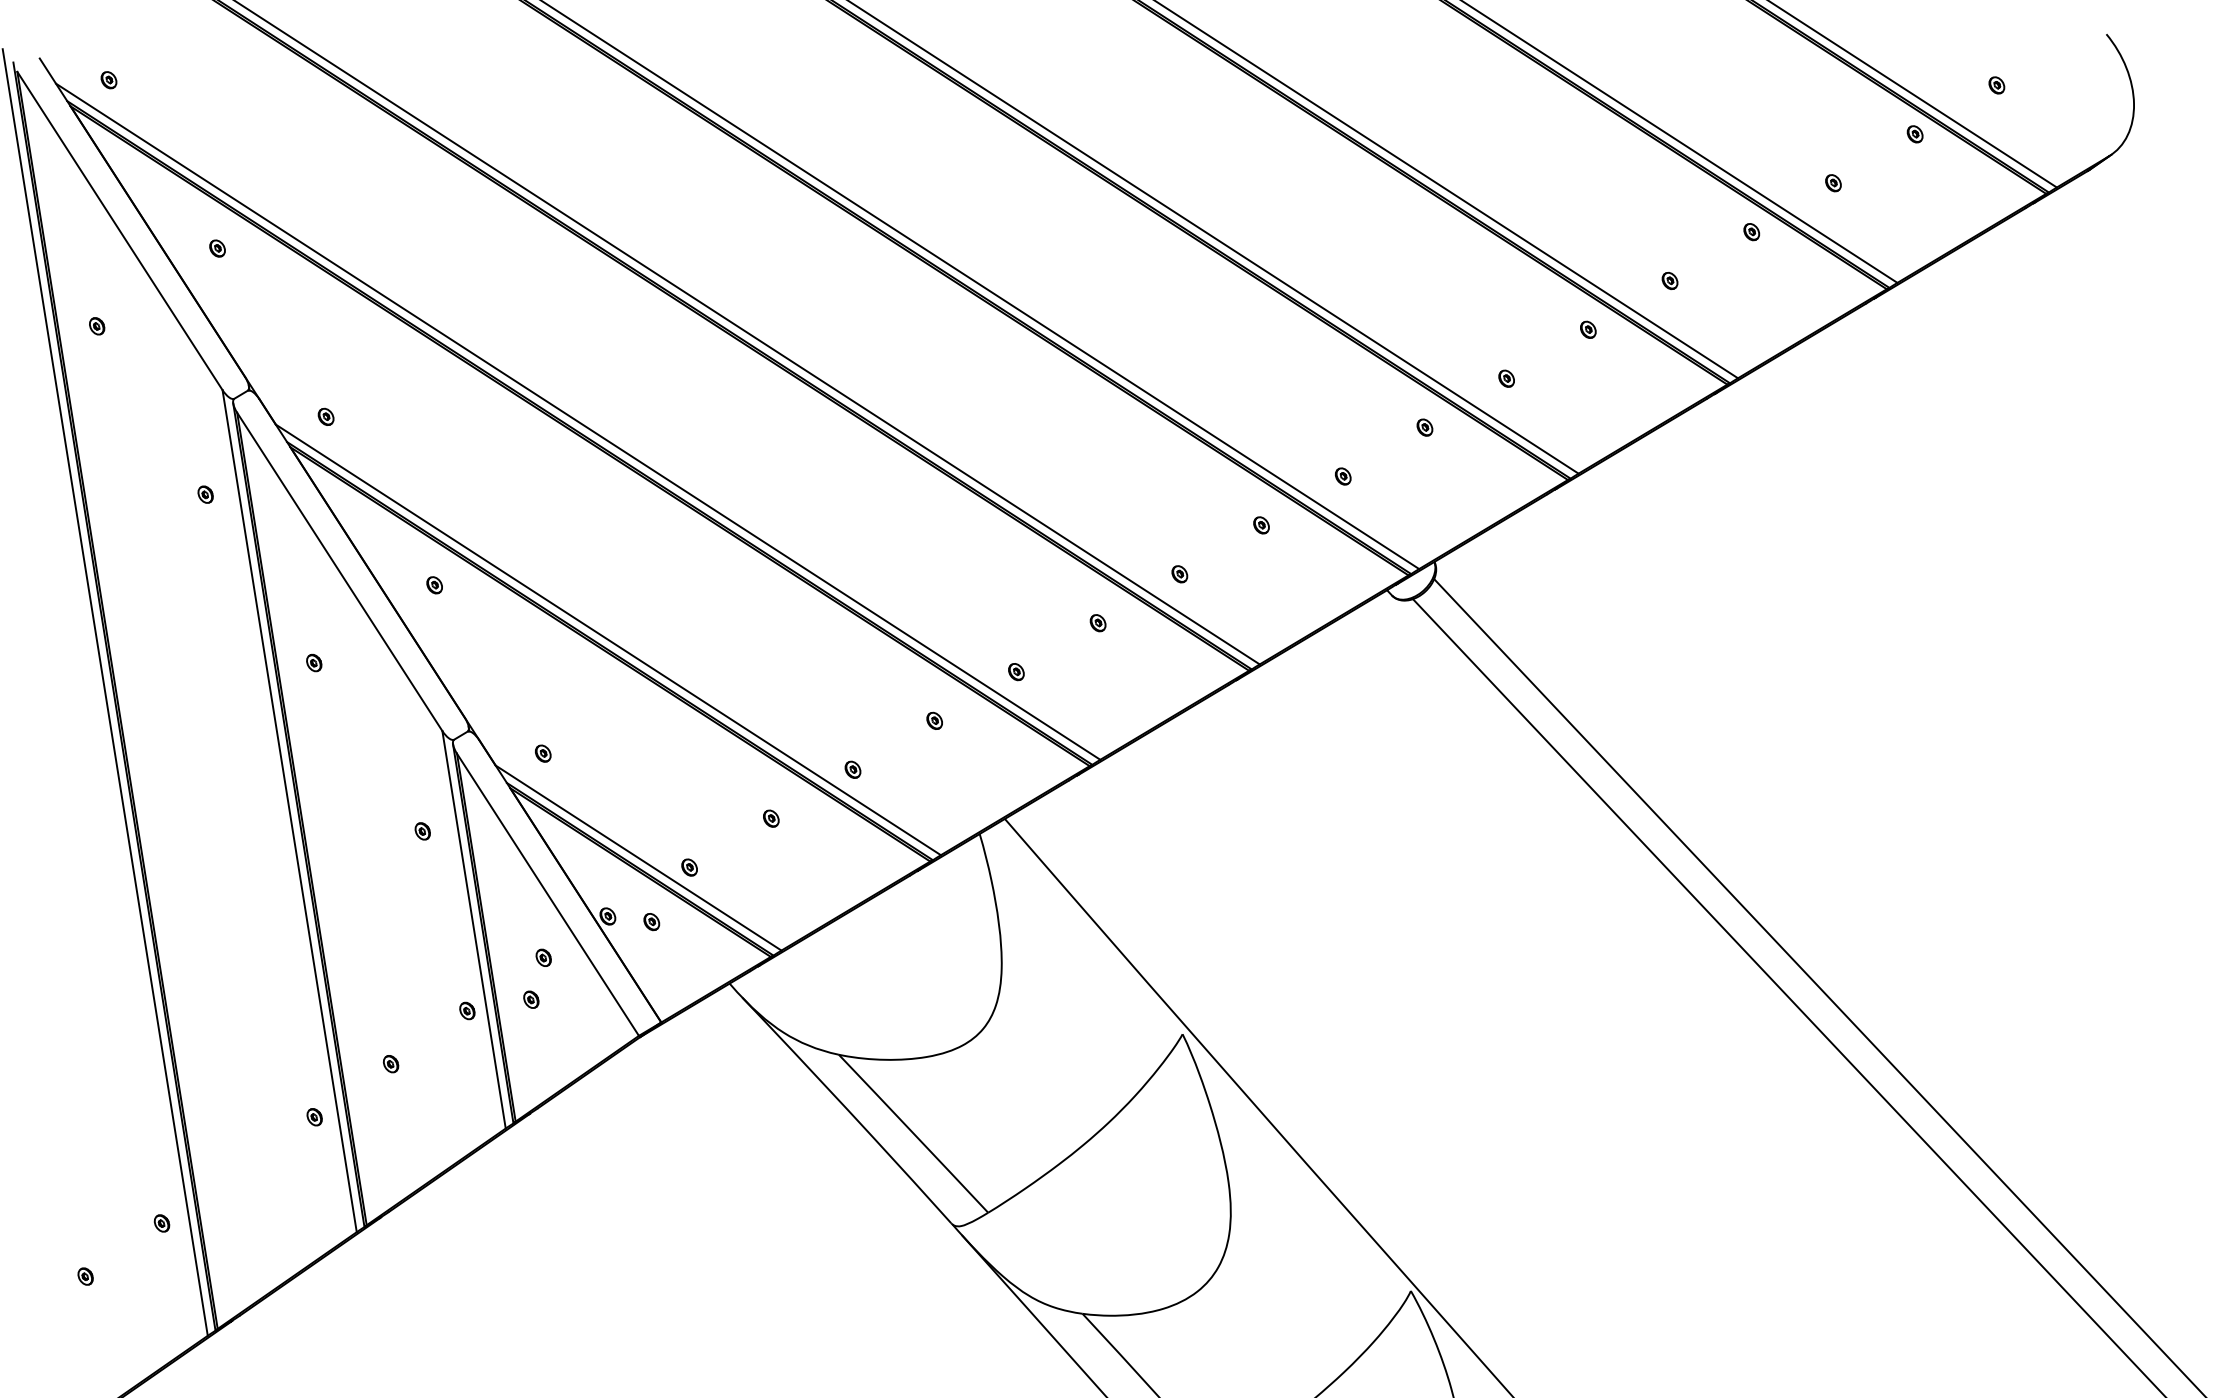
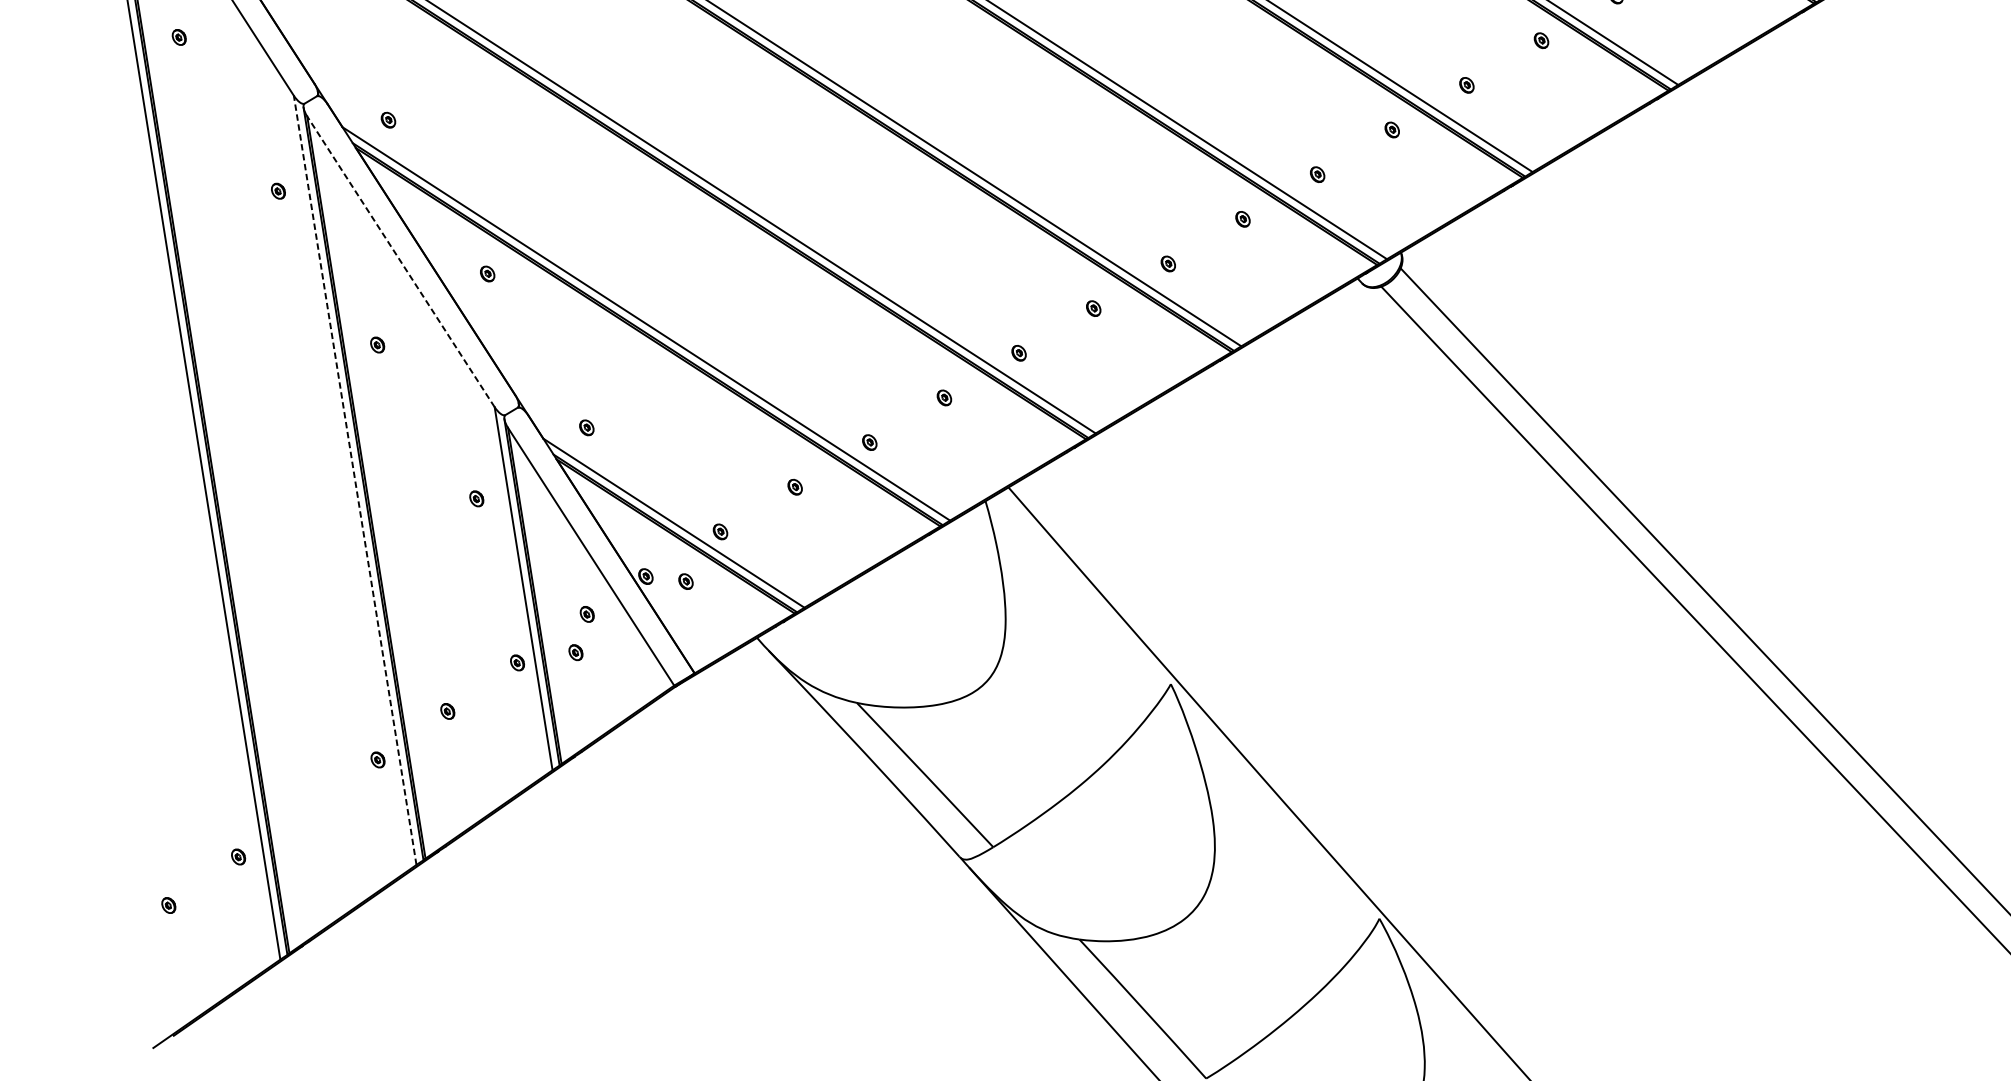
line: (339, 571) -> (400, 261), solid -> dashed
line: (289, 810) -> (355, 479), solid -> dashed

